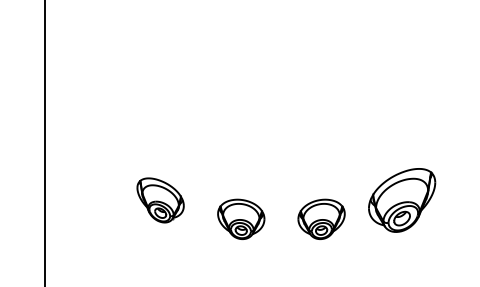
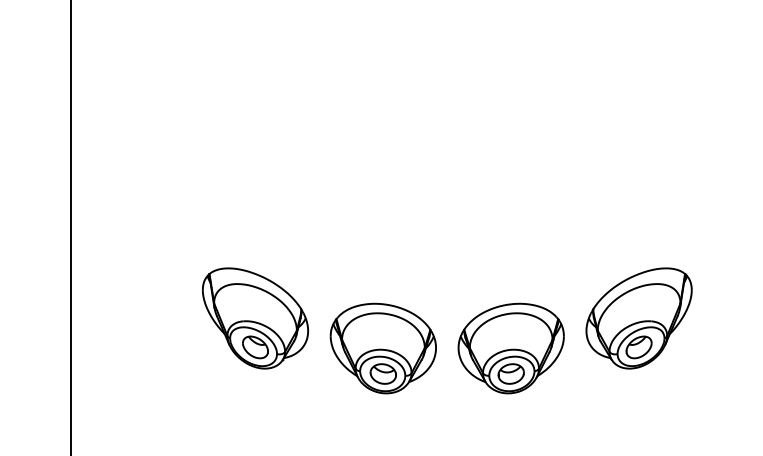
part: (160, 200) -> (255, 318), size x1.43
part: (241, 219) -> (383, 348), size x1.43
part: (321, 219) -> (511, 348), size x1.43

